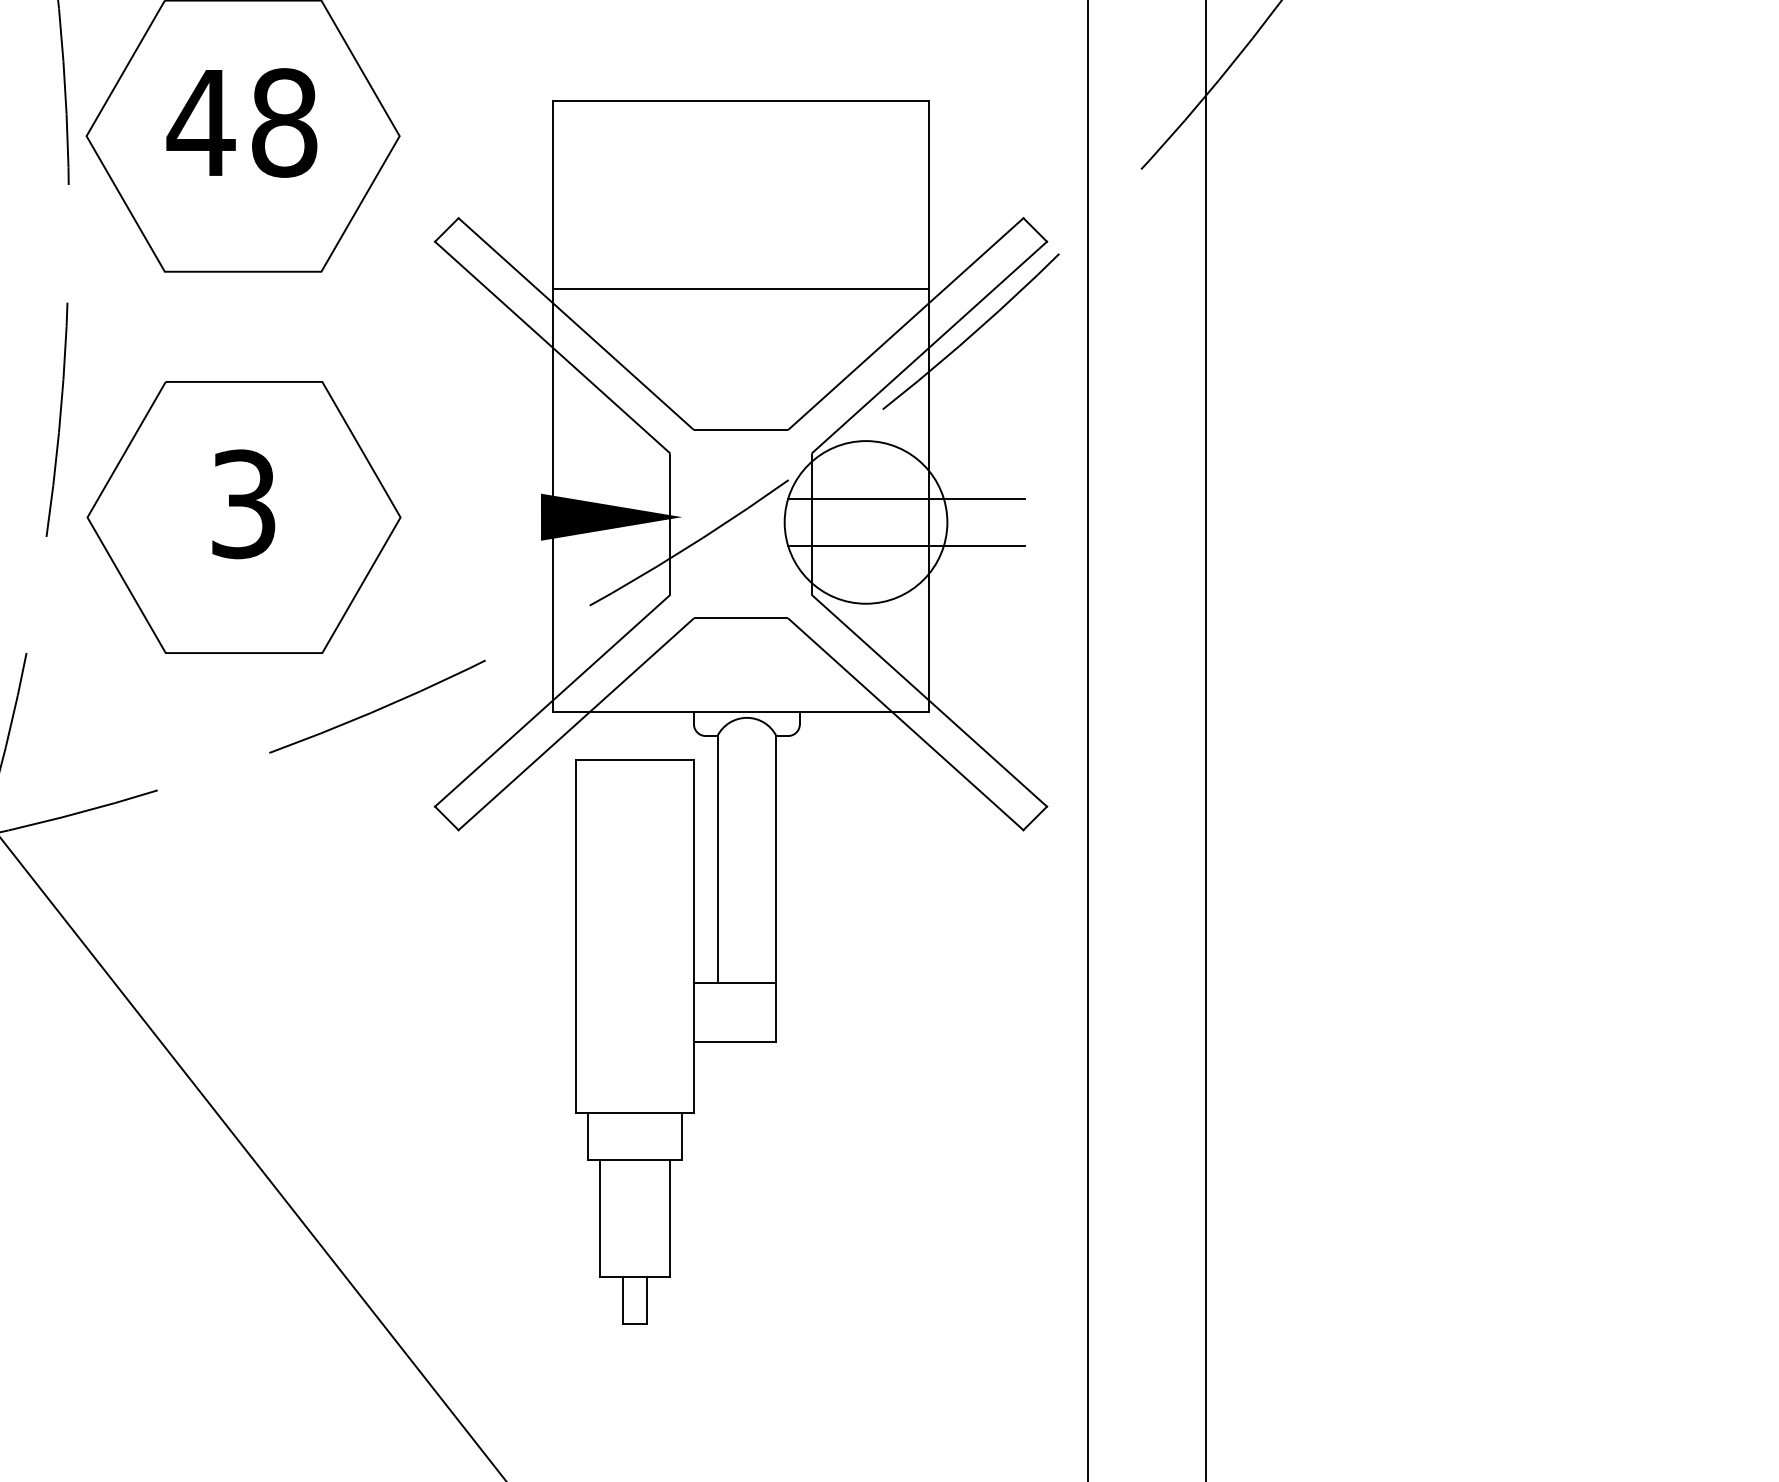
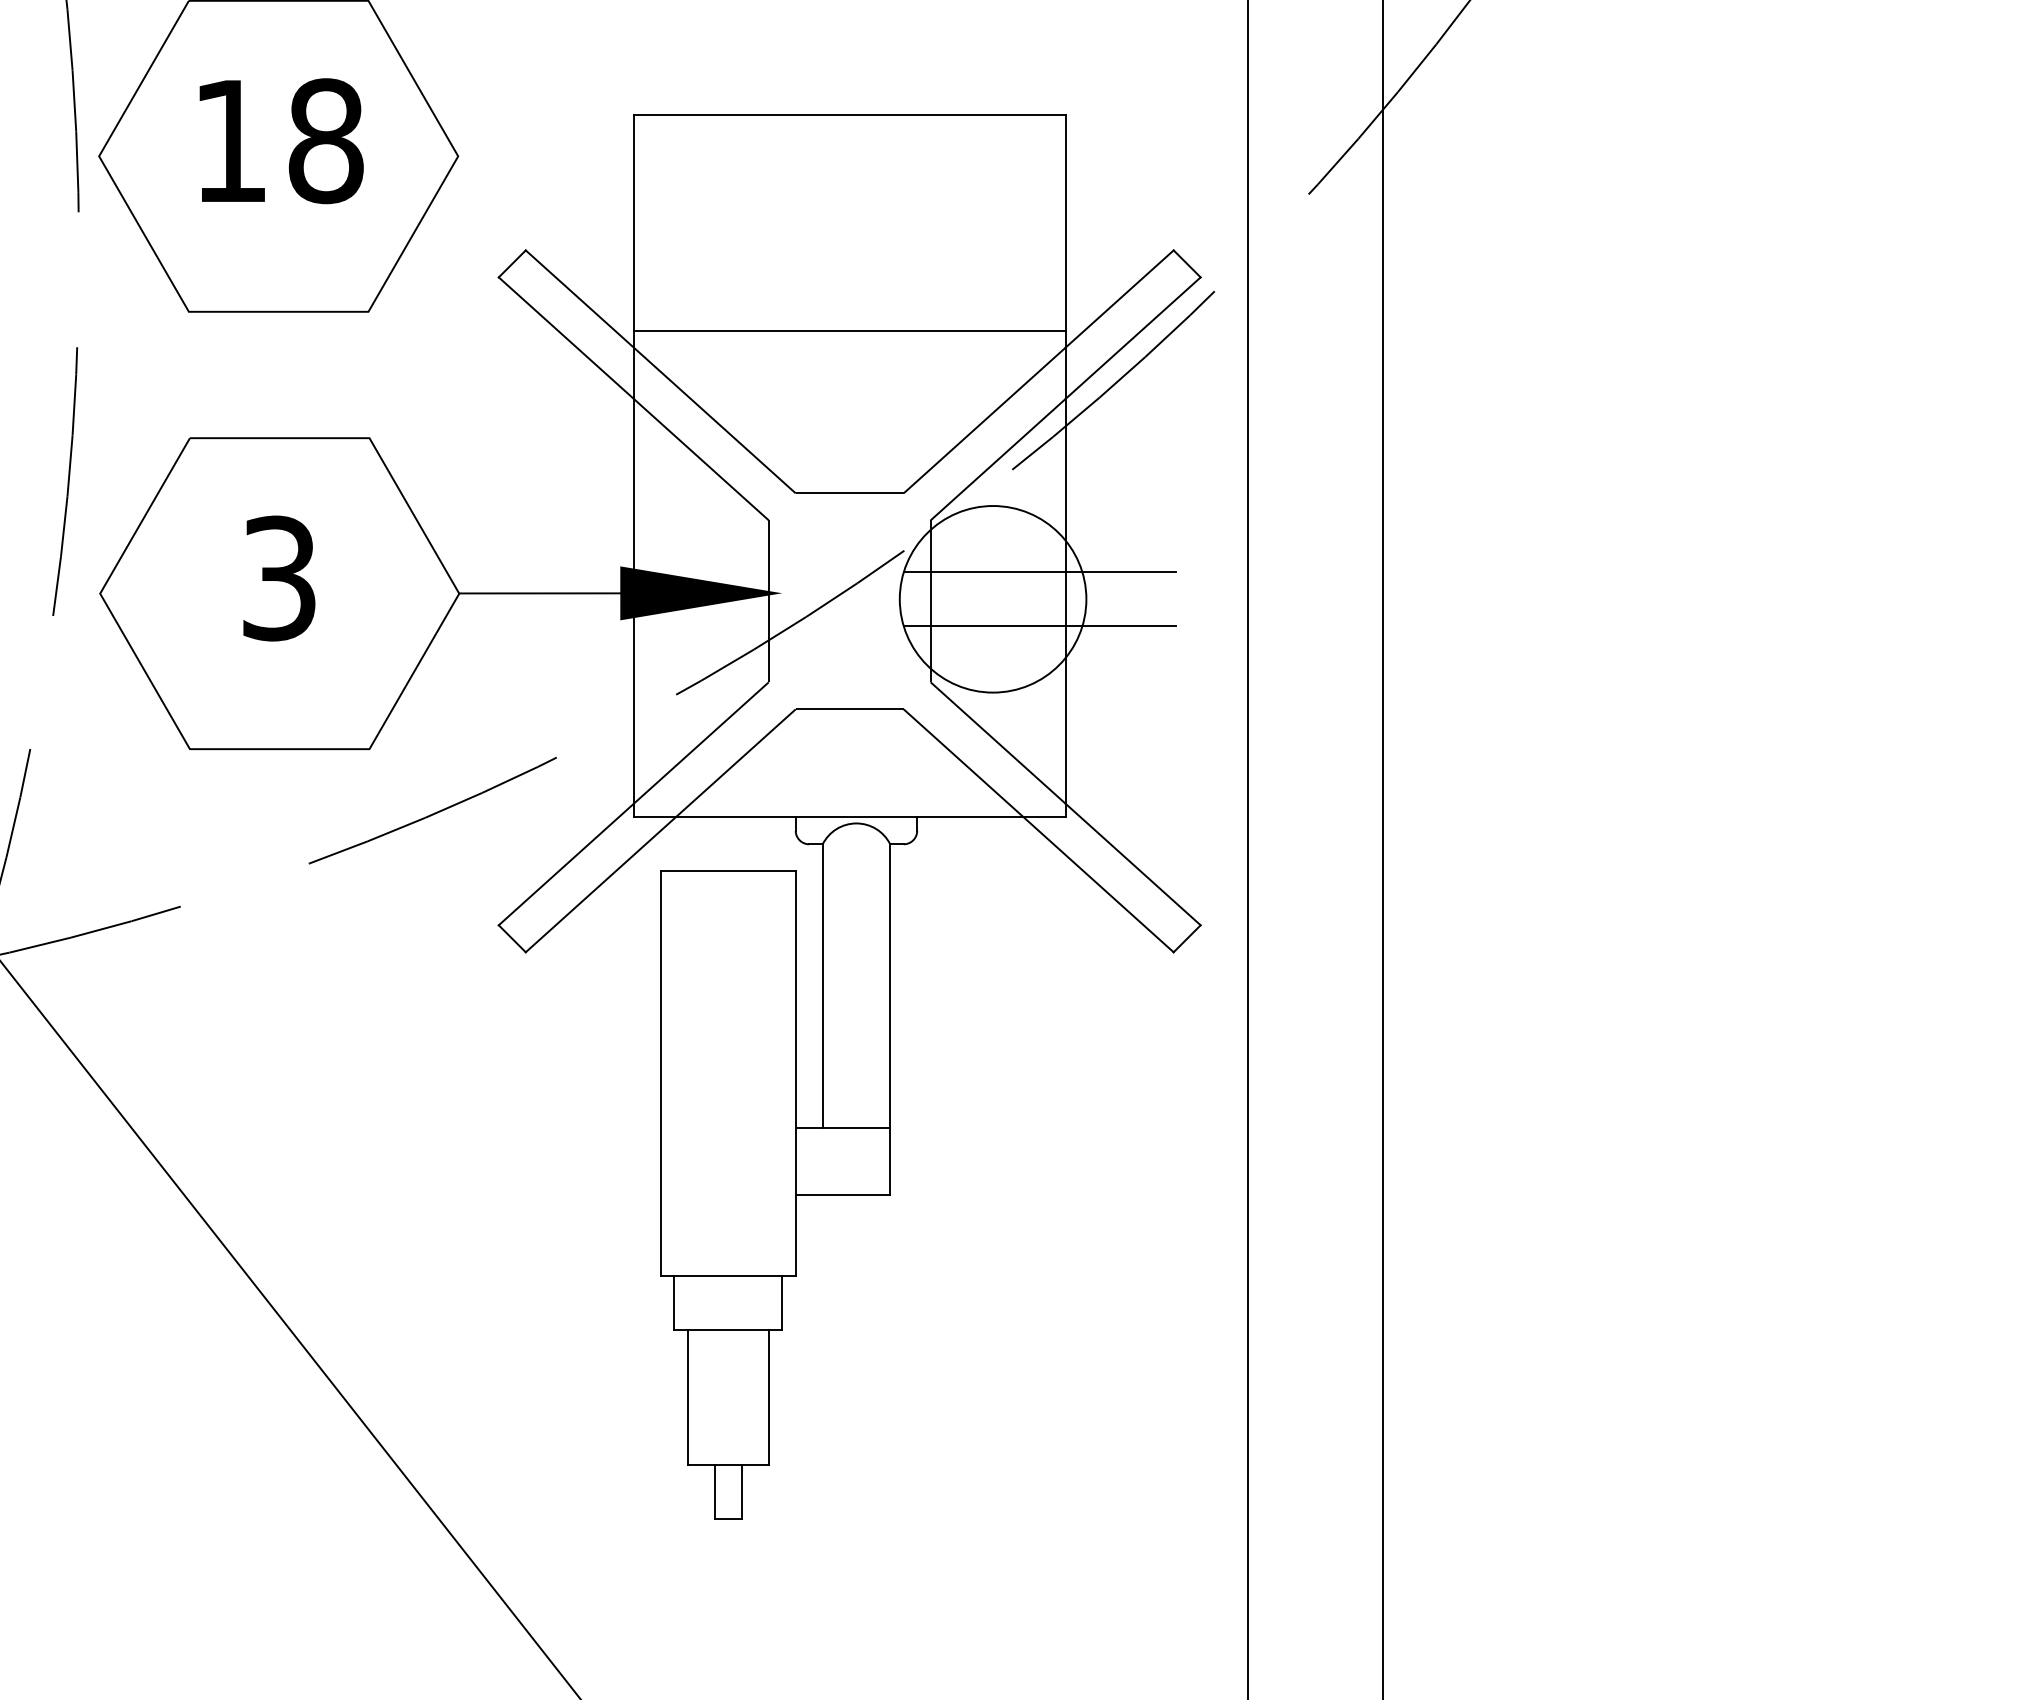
text: (201, 122) -> (230, 140), 48 -> 18
line: (470, 517) -> (539, 593), added

